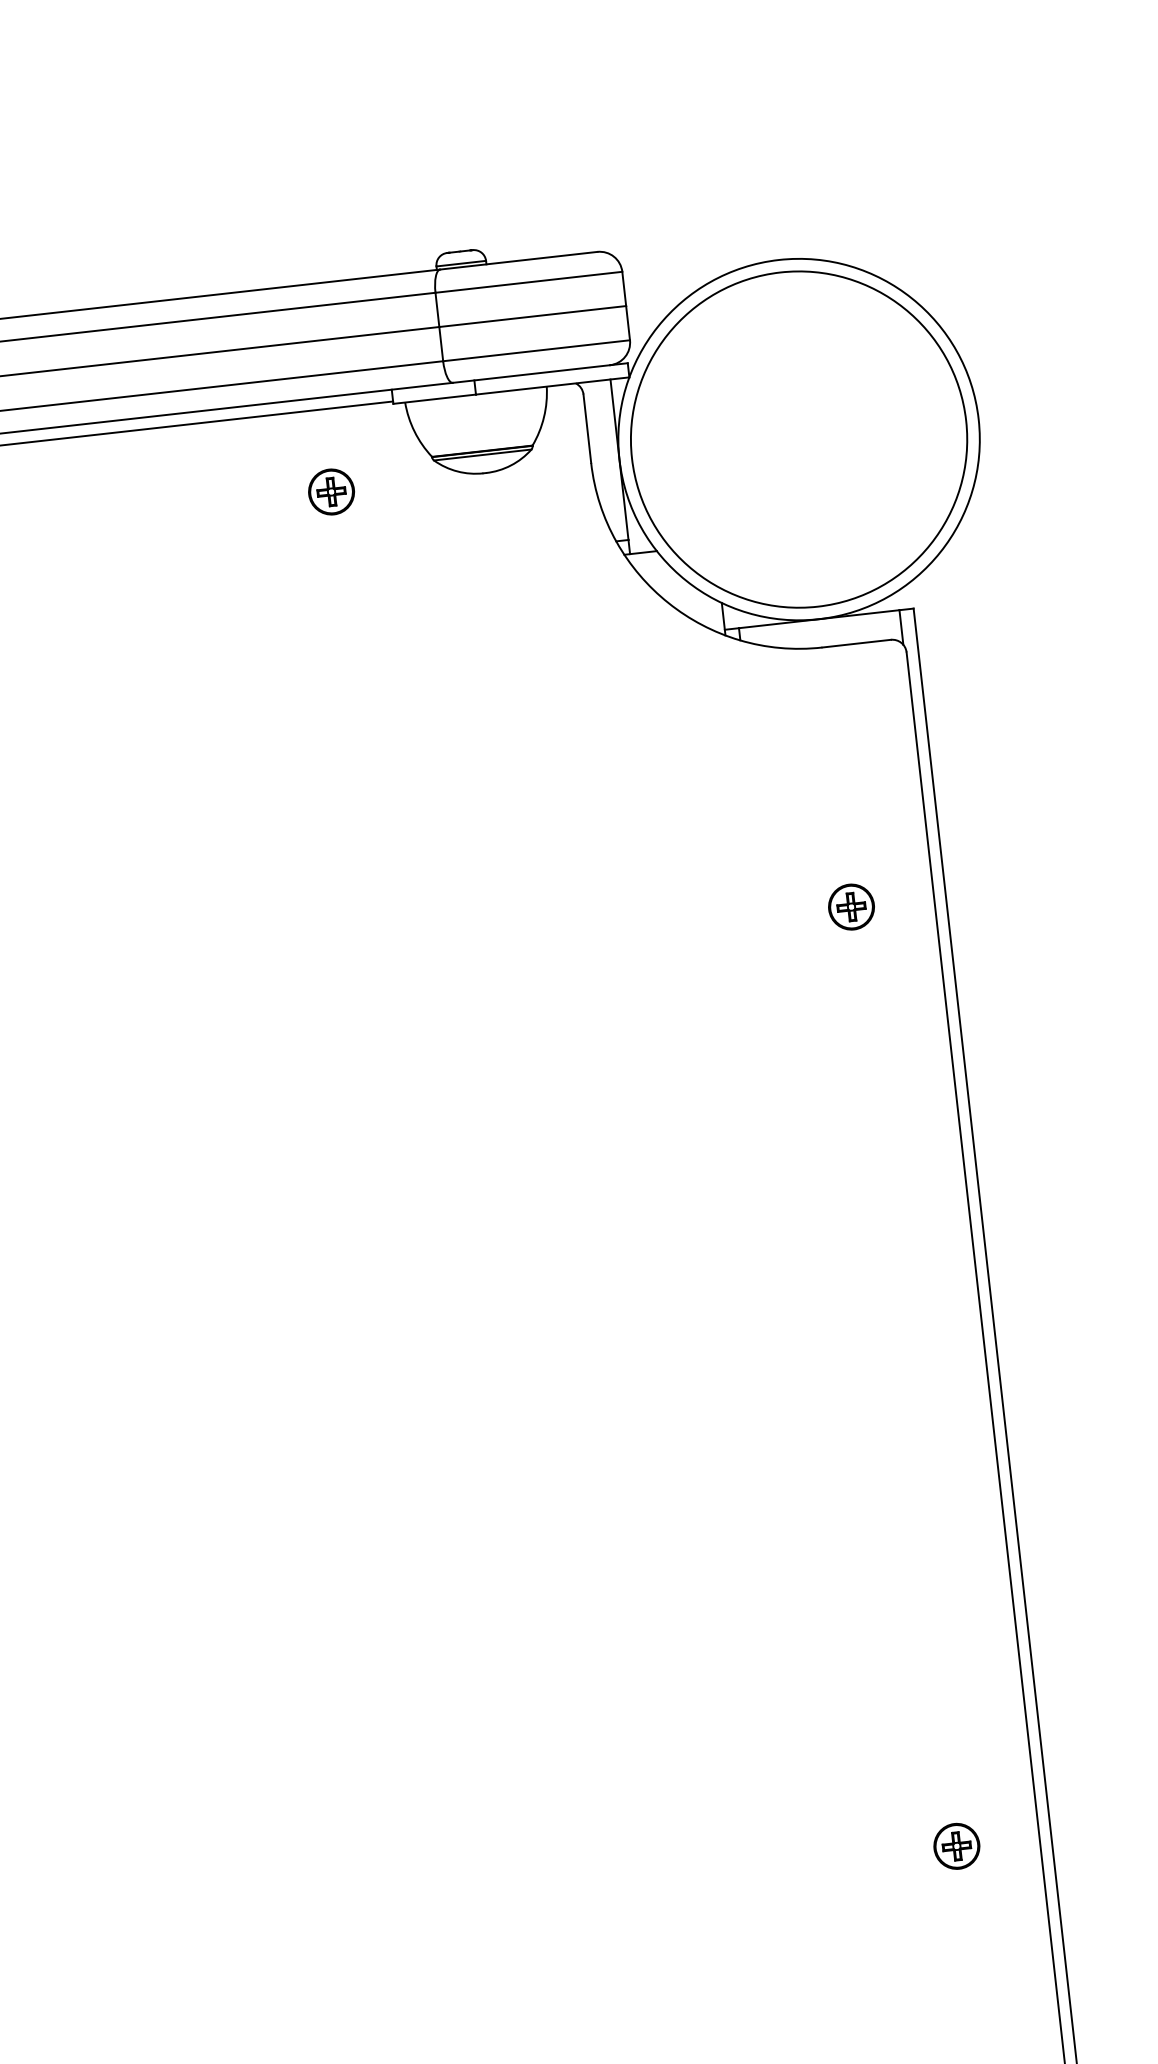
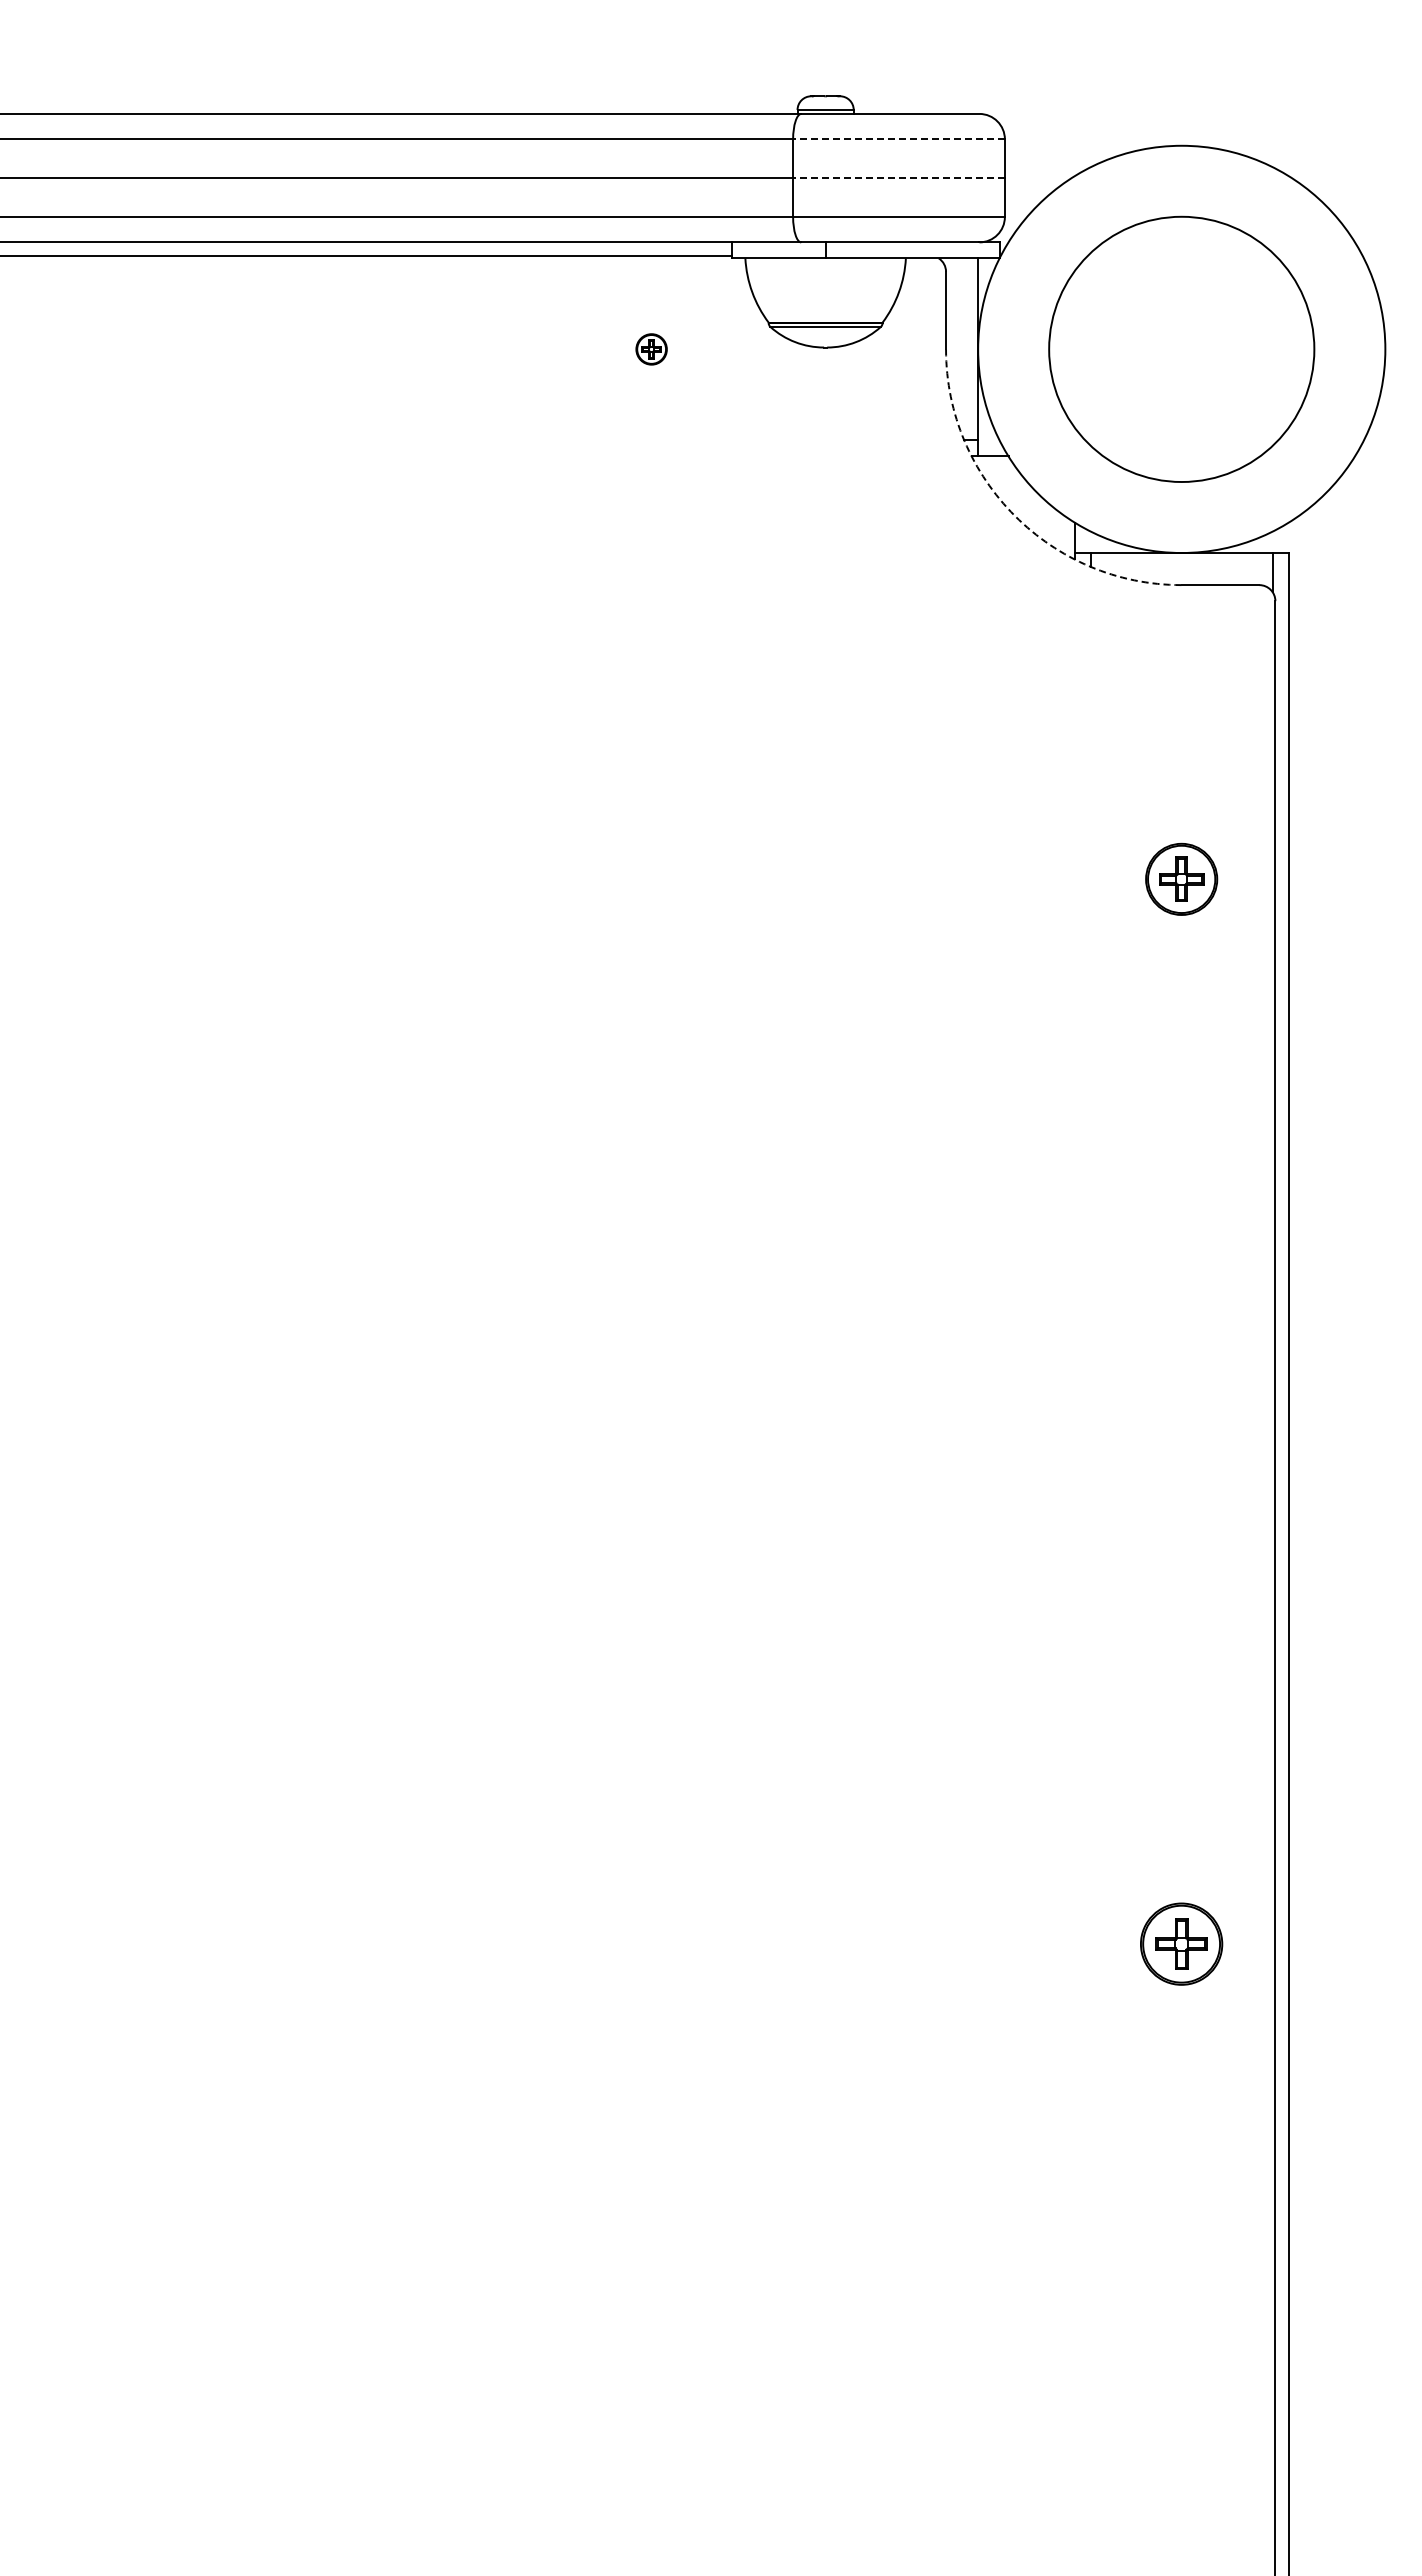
line: (529, 282) -> (899, 139), solid -> dashed
line: (533, 316) -> (899, 178), solid -> dashed
circle: (798, 438) -> (1181, 348), size x0.7
part: (331, 492) -> (651, 349), size x0.6
arc: (668, 603) -> (1015, 516), solid -> dashed
part: (851, 907) -> (1181, 879), size x1.4
part: (956, 1846) -> (1181, 1944), size x1.6

